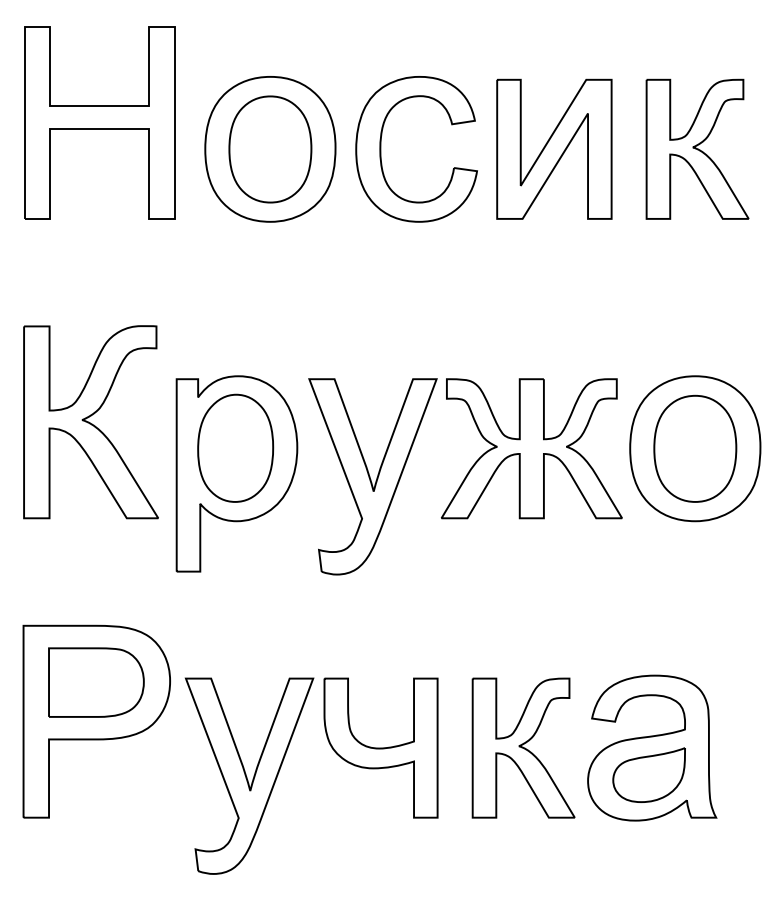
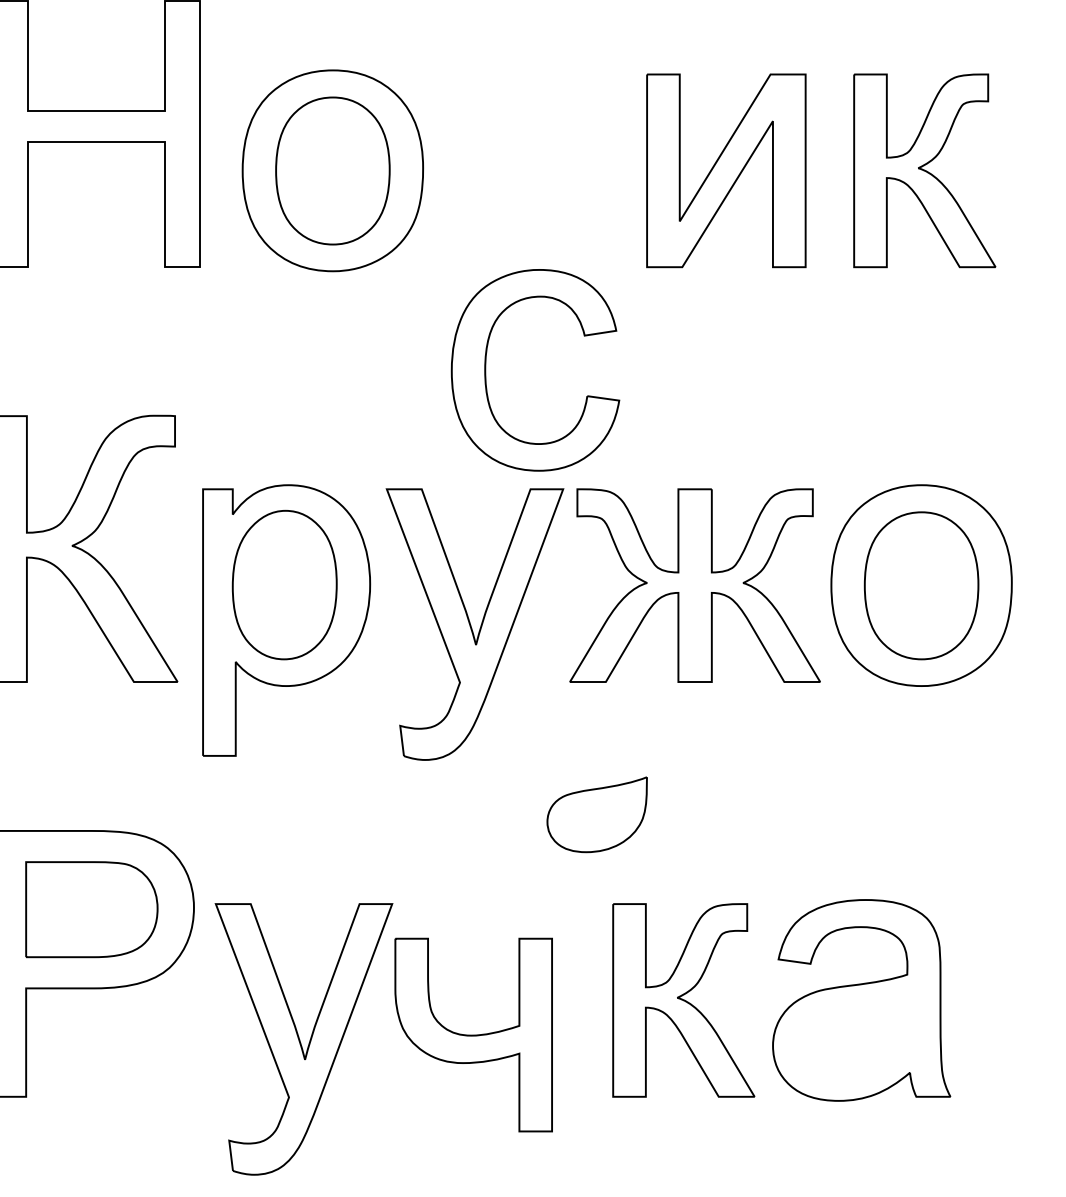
part: (381, 149) -> (486, 370), moved
part: (380, 747) -> (472, 1034), moved
part: (648, 774) -> (596, 813), moved

